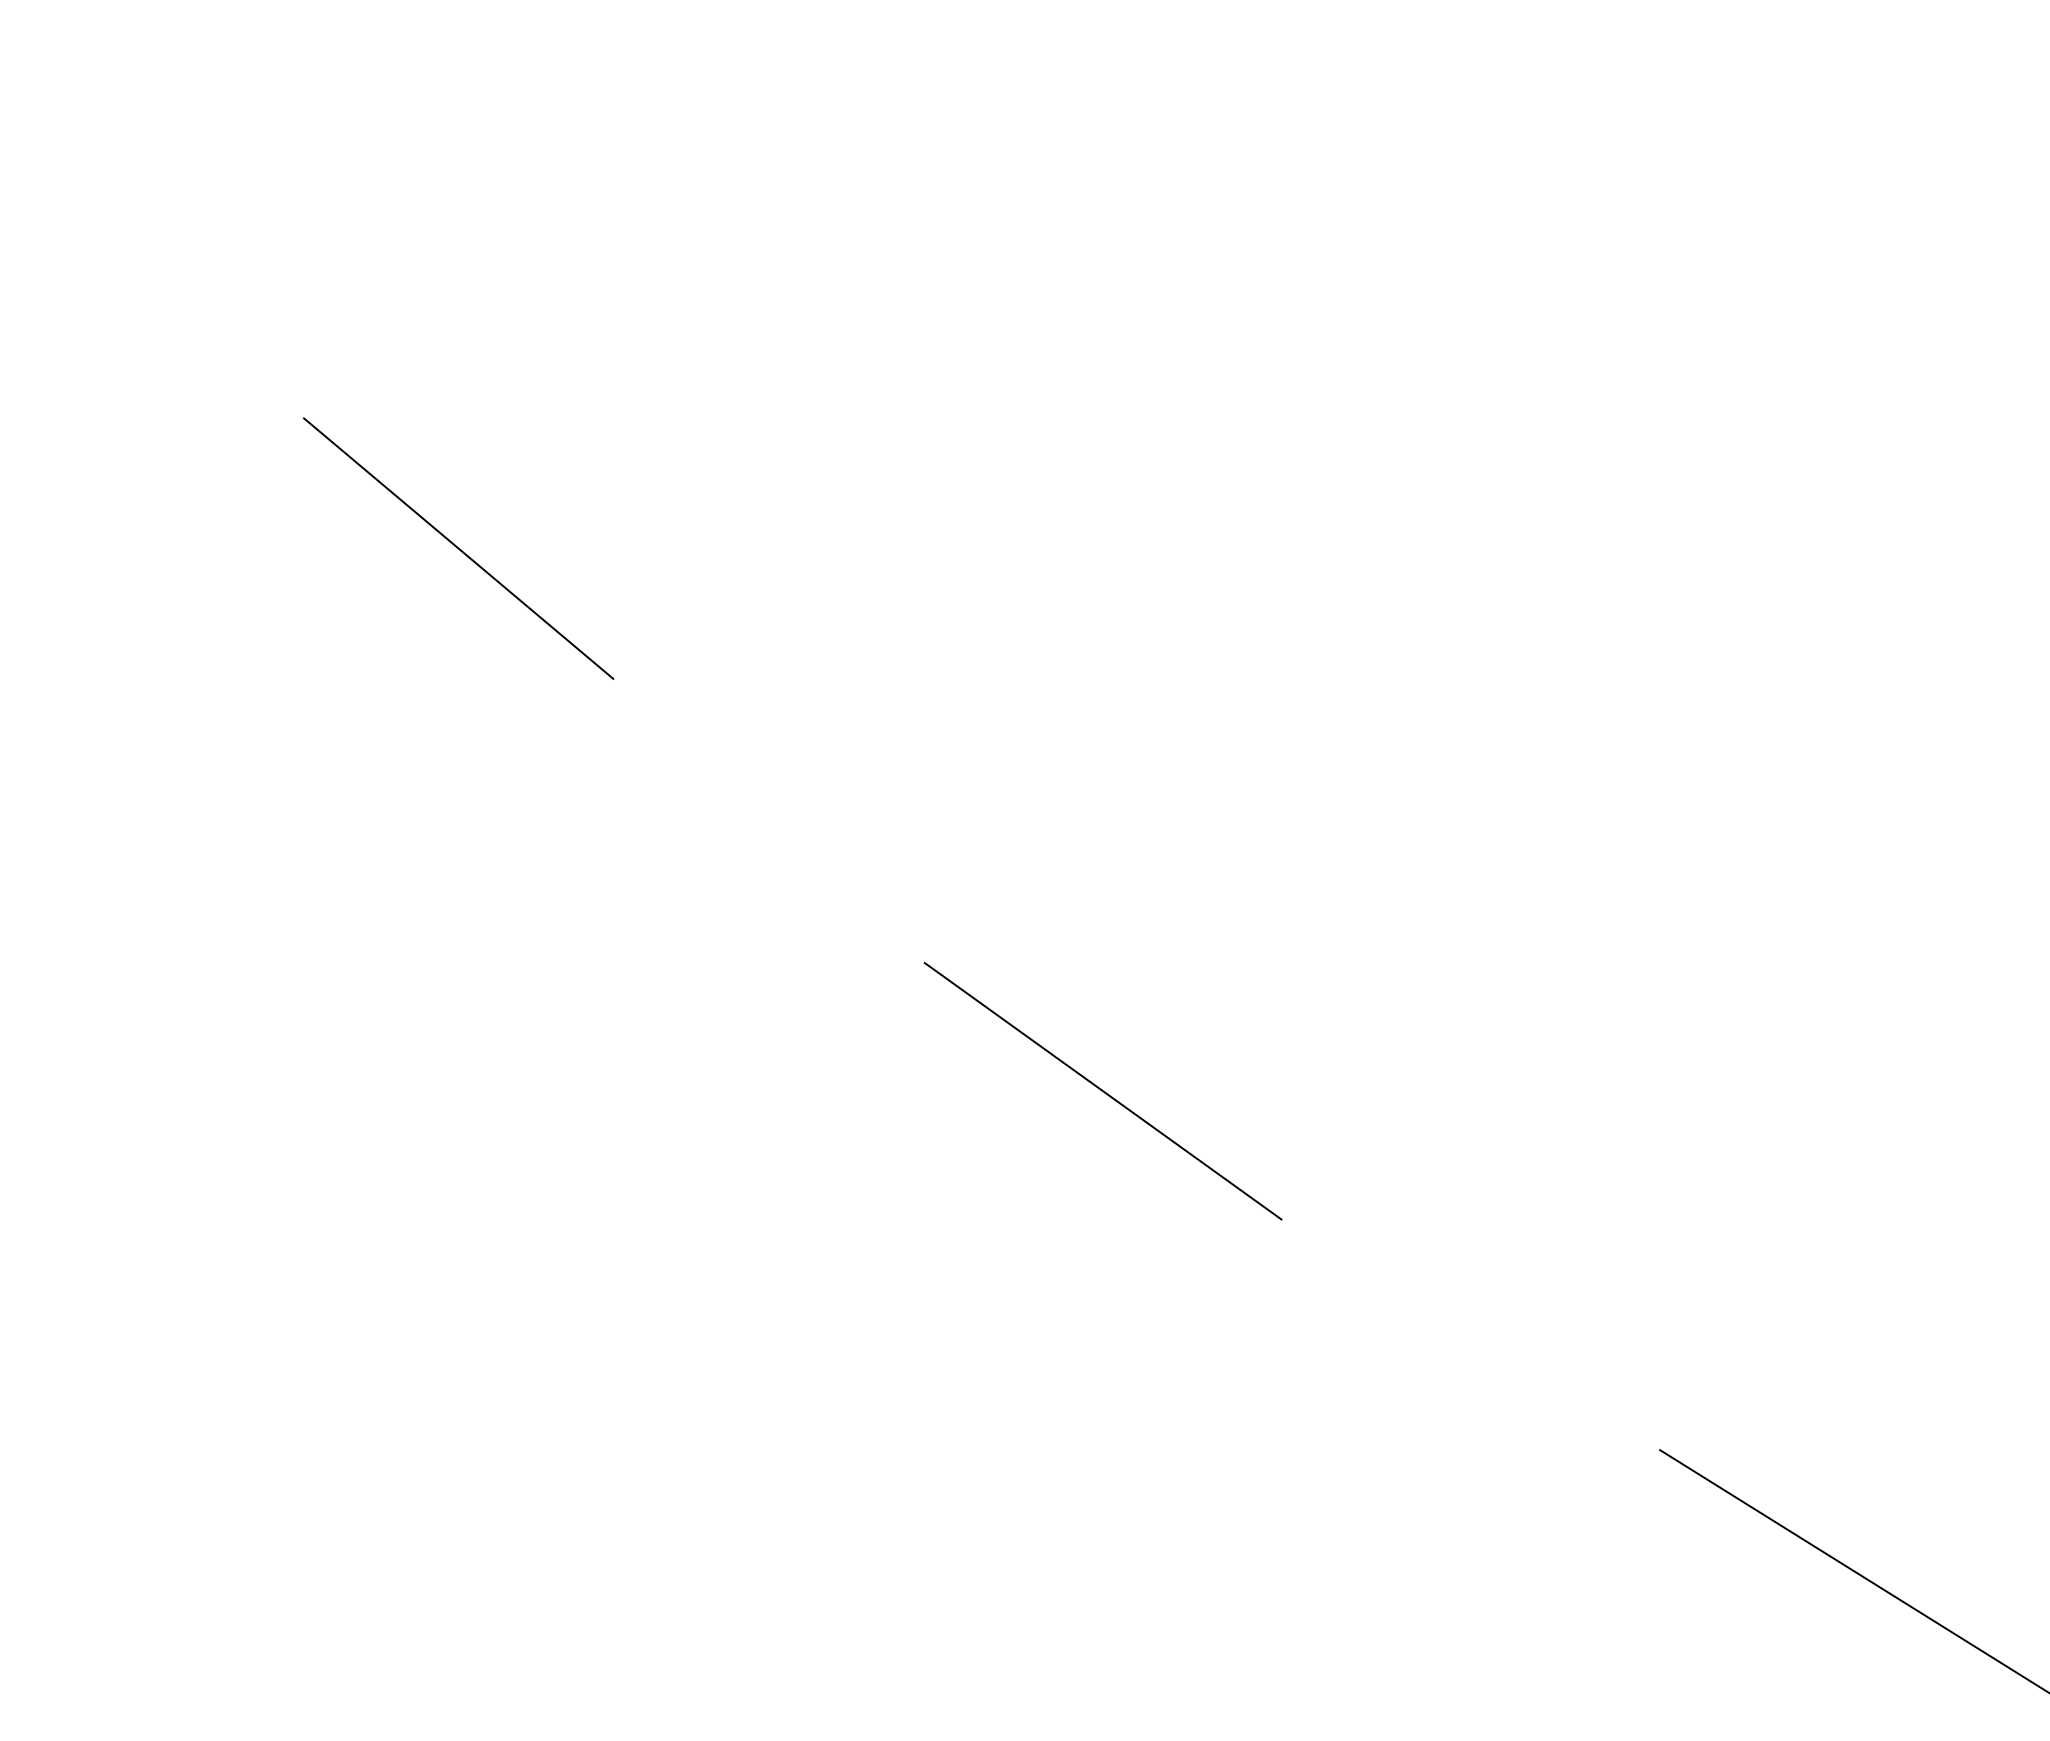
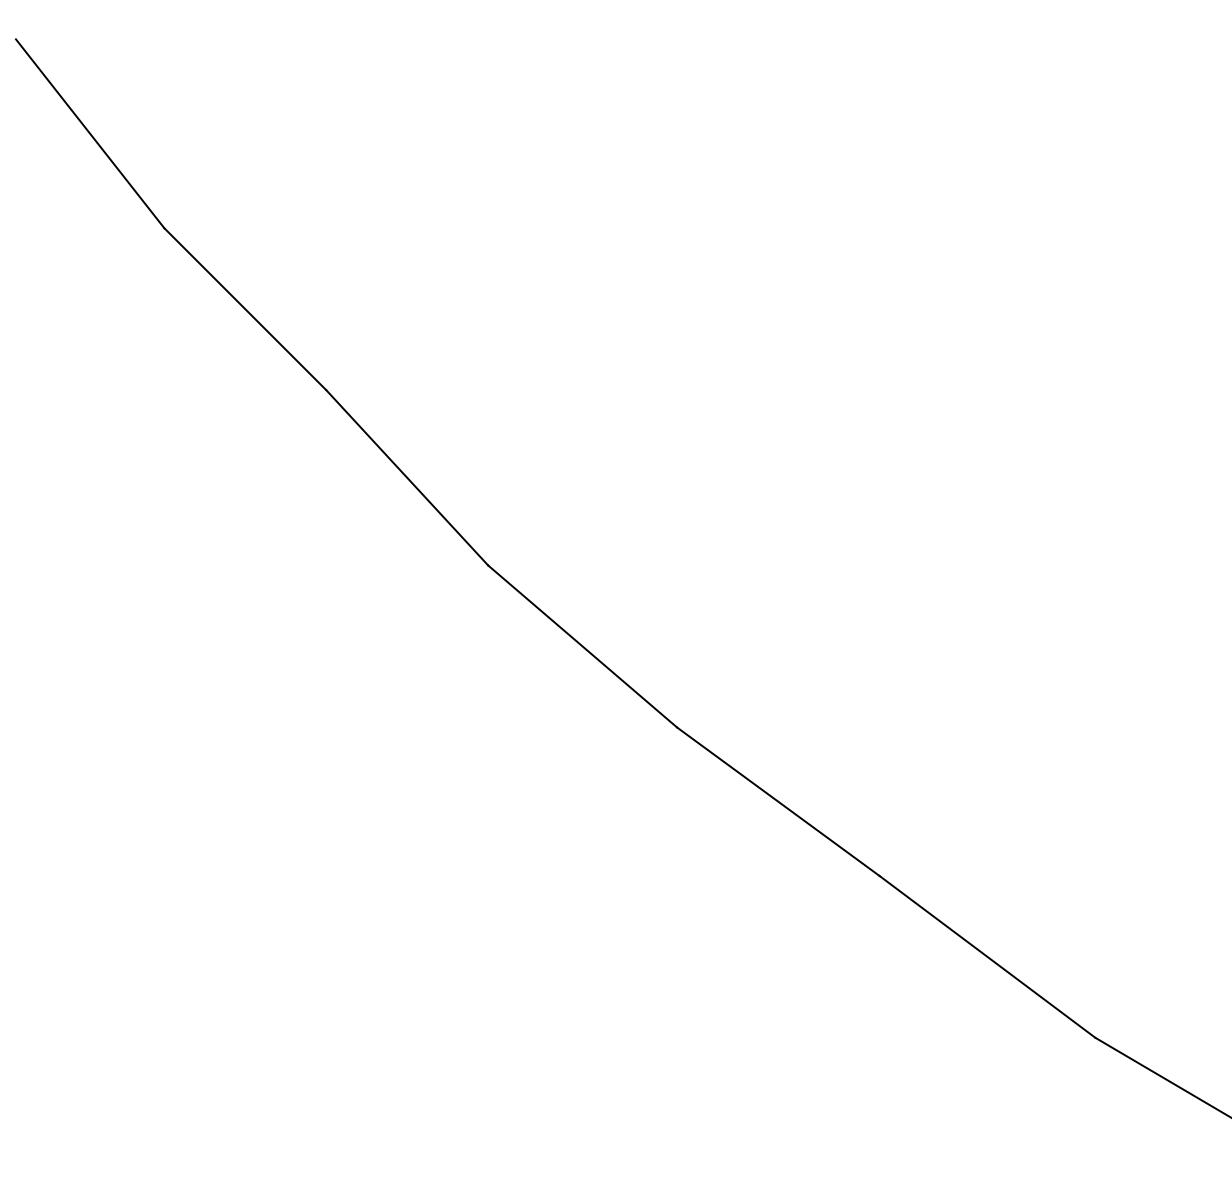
line: (157, 262) -> (89, 133), added
line: (769, 820) -> (407, 477), added
line: (1471, 1334) -> (778, 801), added

